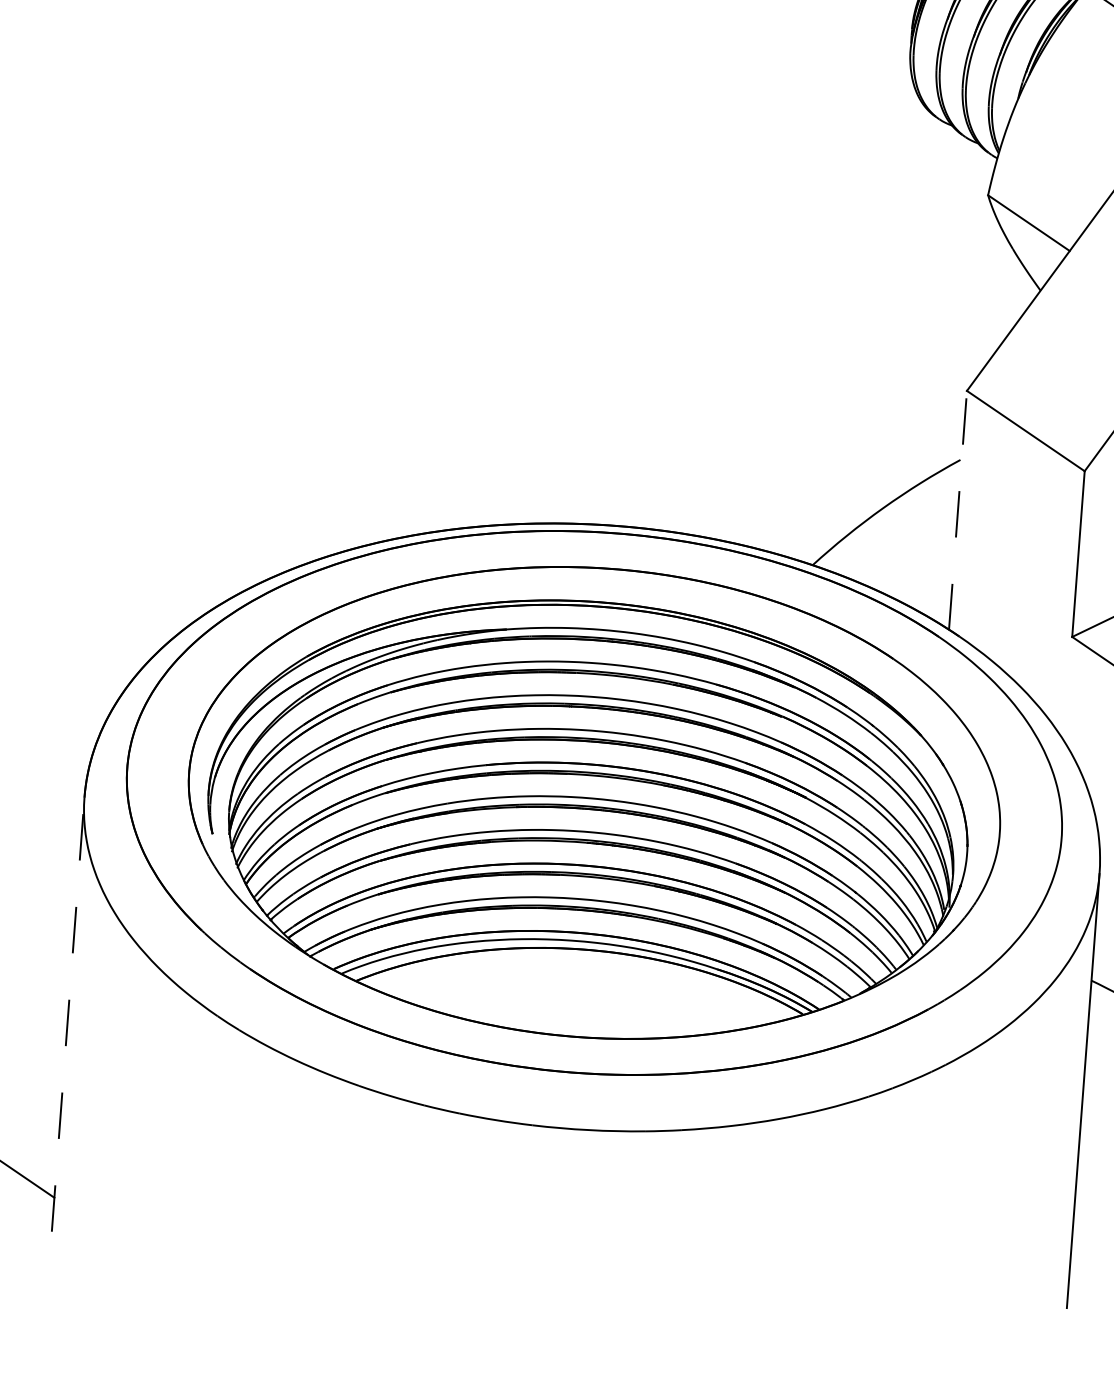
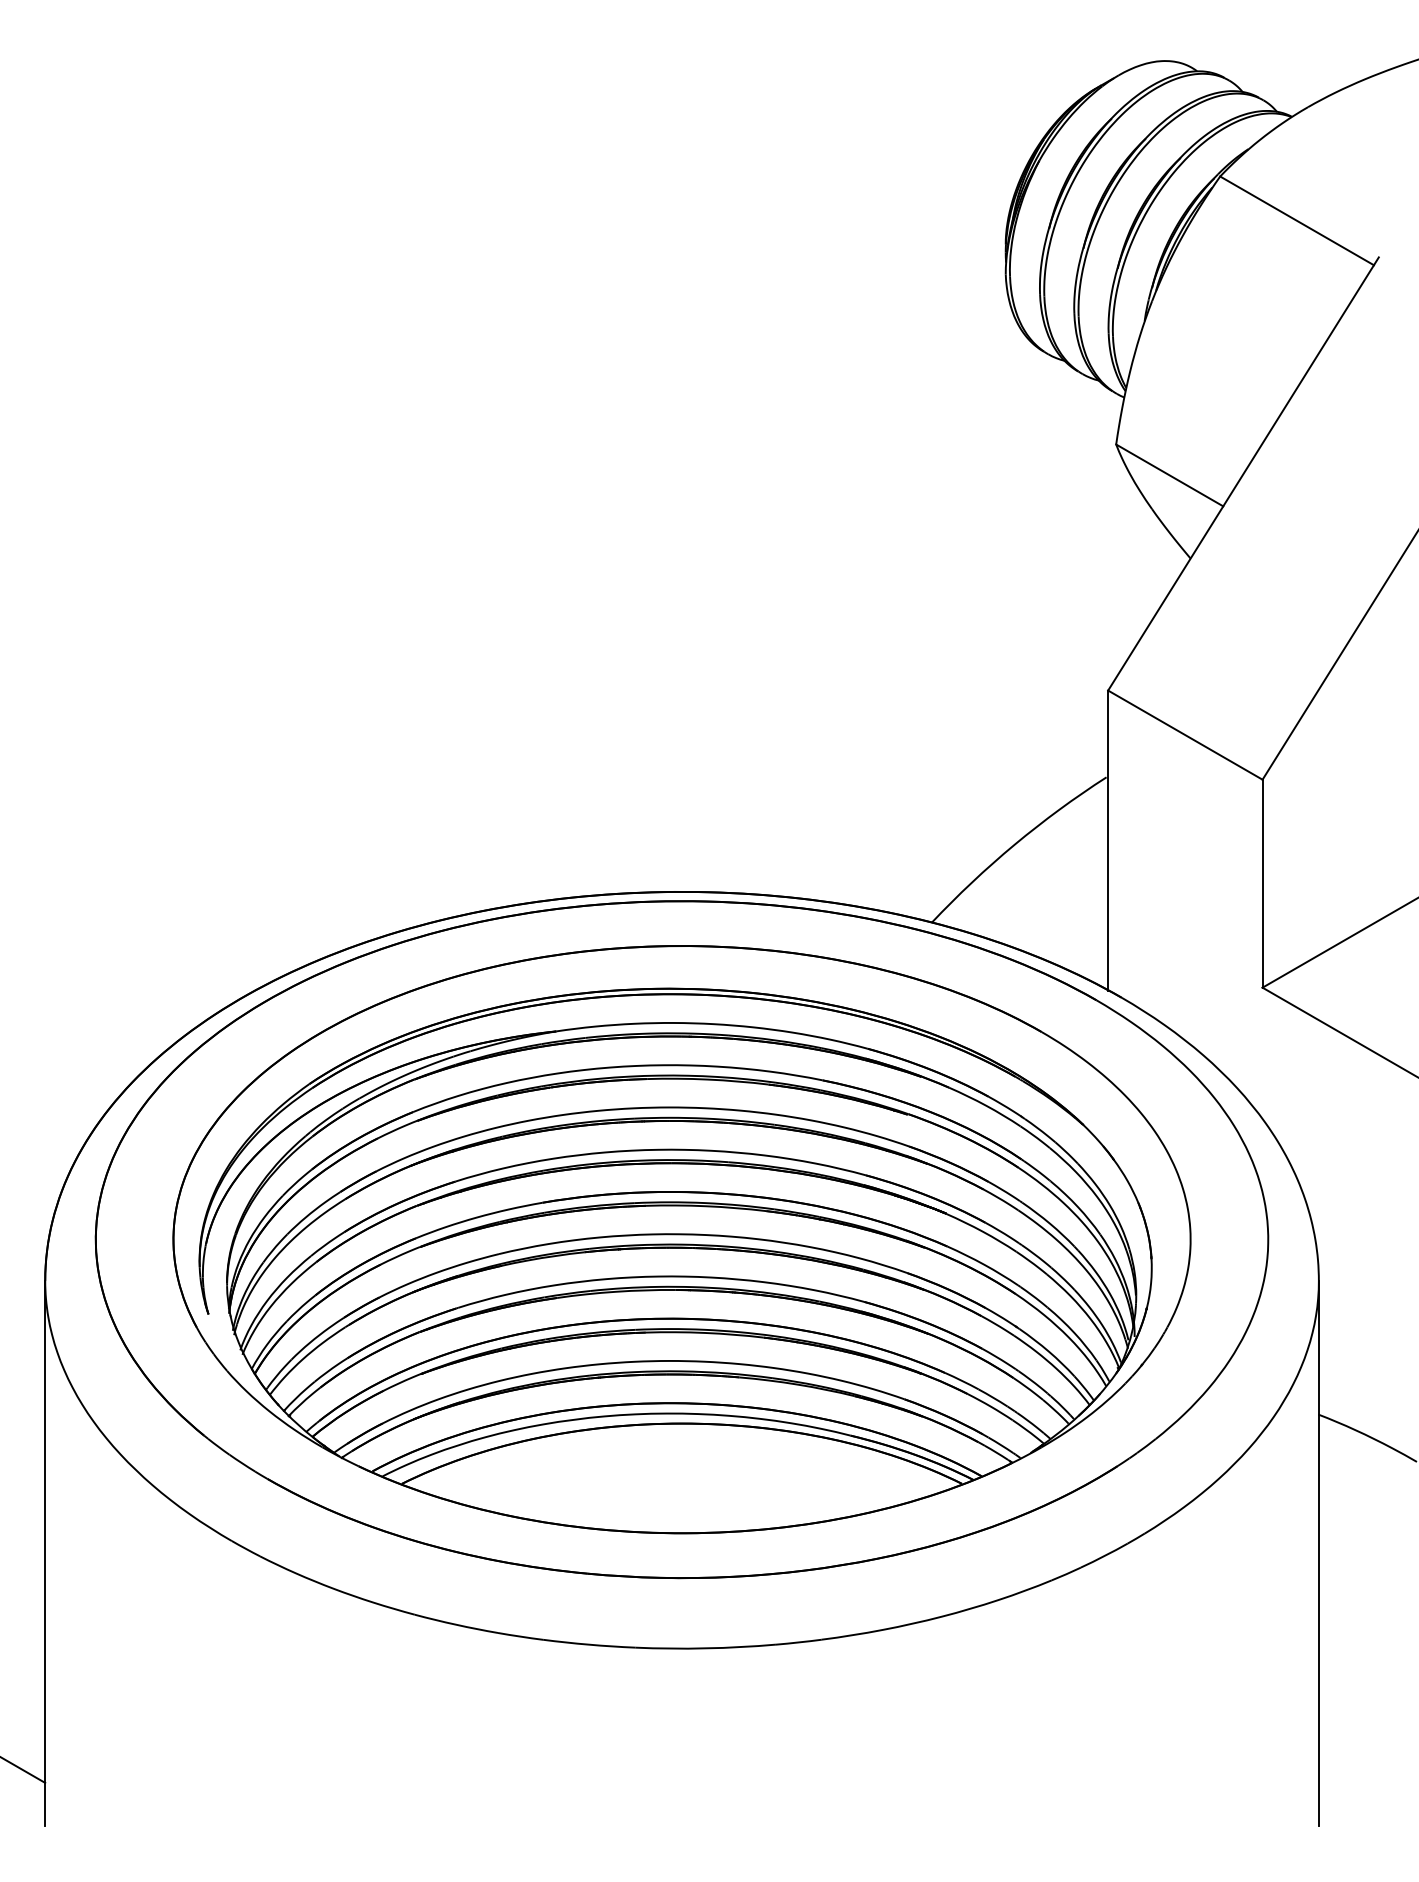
line: (958, 510) -> (1108, 840), dashed -> solid
line: (68, 1014) -> (45, 1552), dashed -> solid

